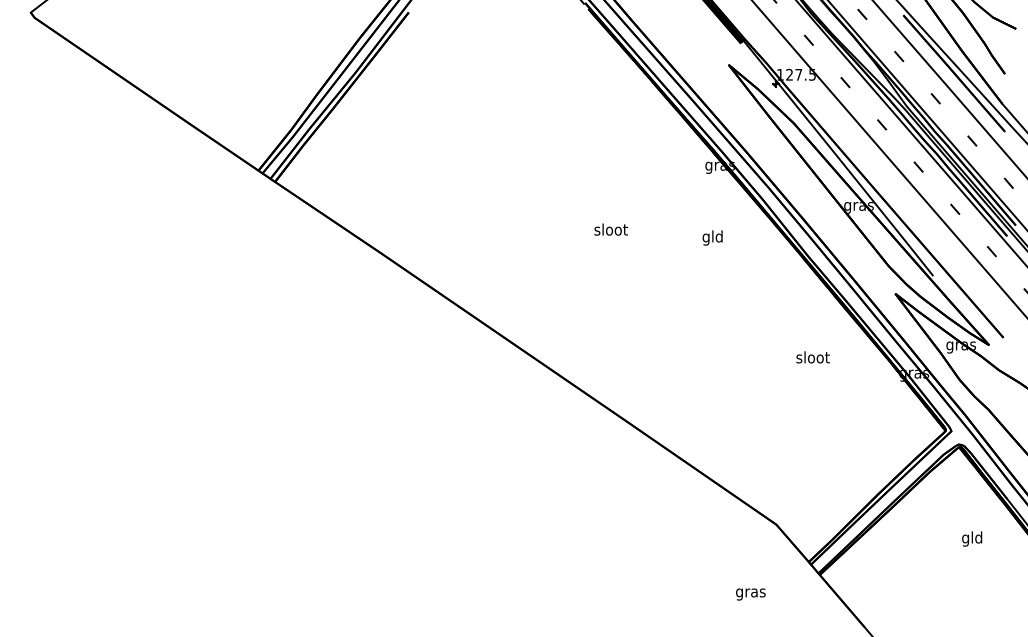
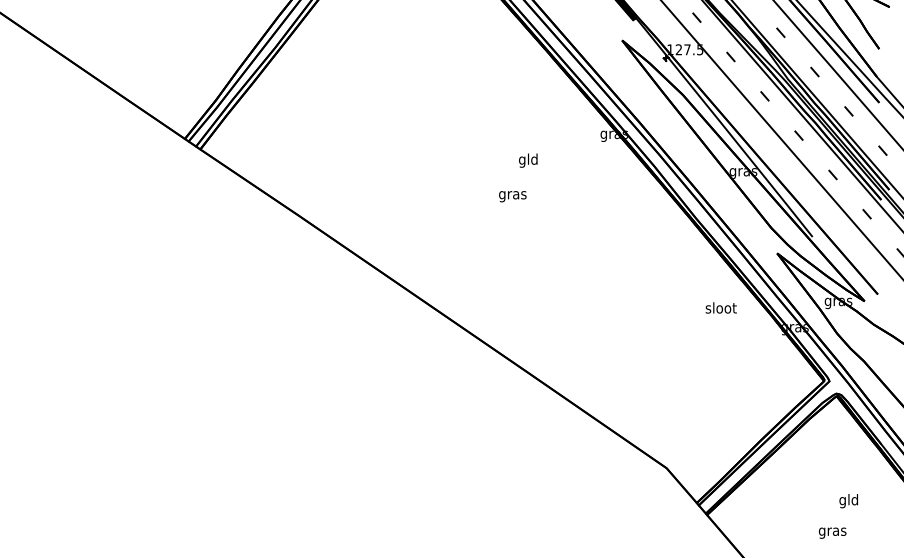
text: (610, 230) -> (512, 194), sloot -> gras
text: (712, 237) -> (528, 160), moved
text: (812, 357) -> (720, 308), moved
text: (972, 538) -> (849, 500), moved
text: (750, 594) -> (832, 533), moved

